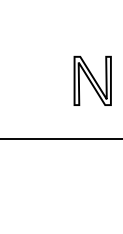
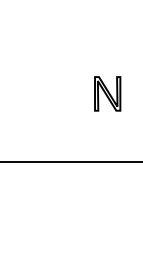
part: (92, 80) -> (107, 93), size x0.6

